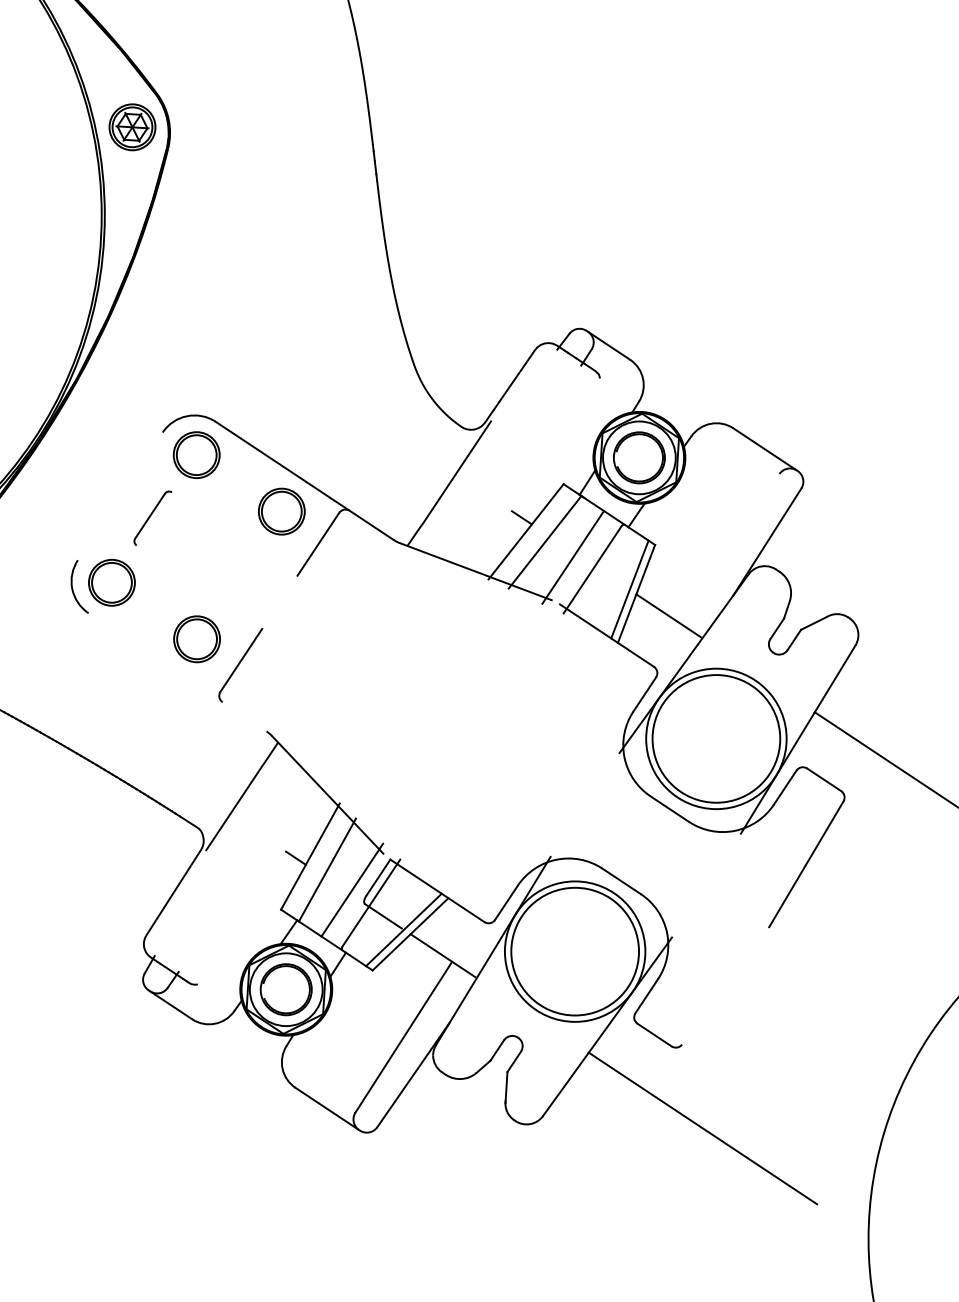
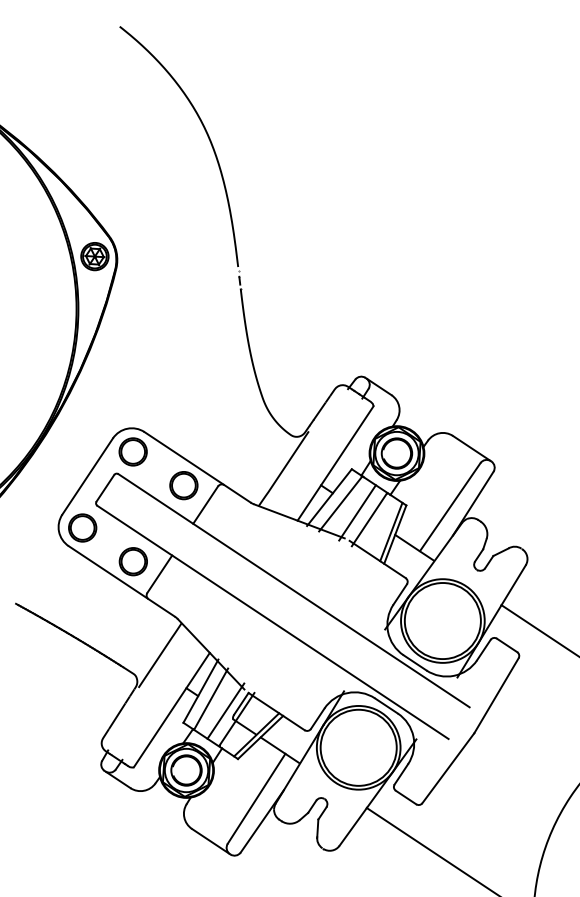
line: (536, 474) -> (335, 463), added
line: (120, 496) -> (87, 476), added
line: (727, 548) -> (449, 507), added
line: (177, 672) -> (121, 581), added
line: (465, 687) -> (293, 590), added
line: (430, 741) -> (272, 622), added
line: (261, 887) -> (171, 709), added
line: (725, 986) -> (448, 768), added

